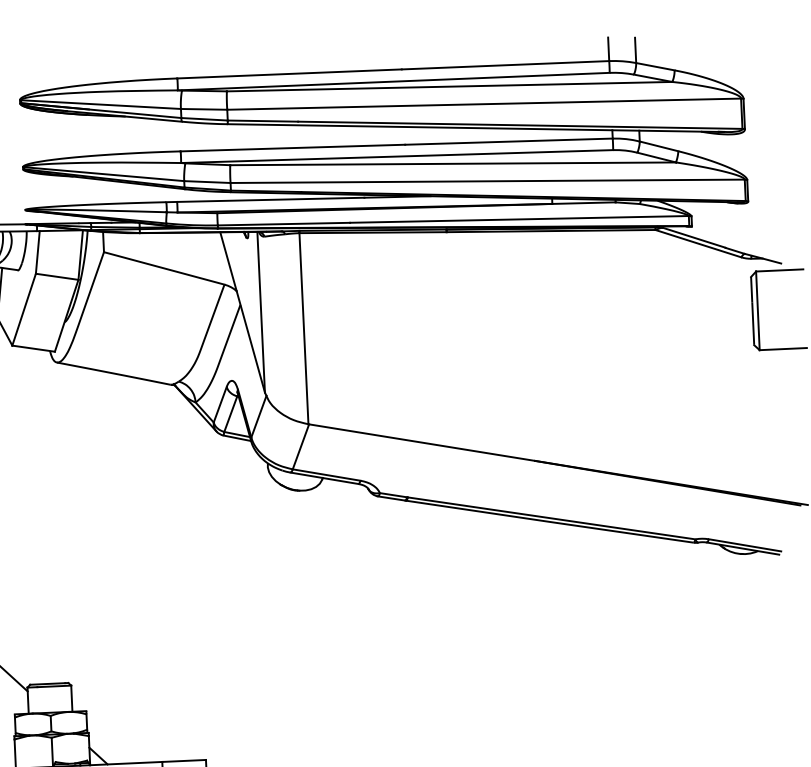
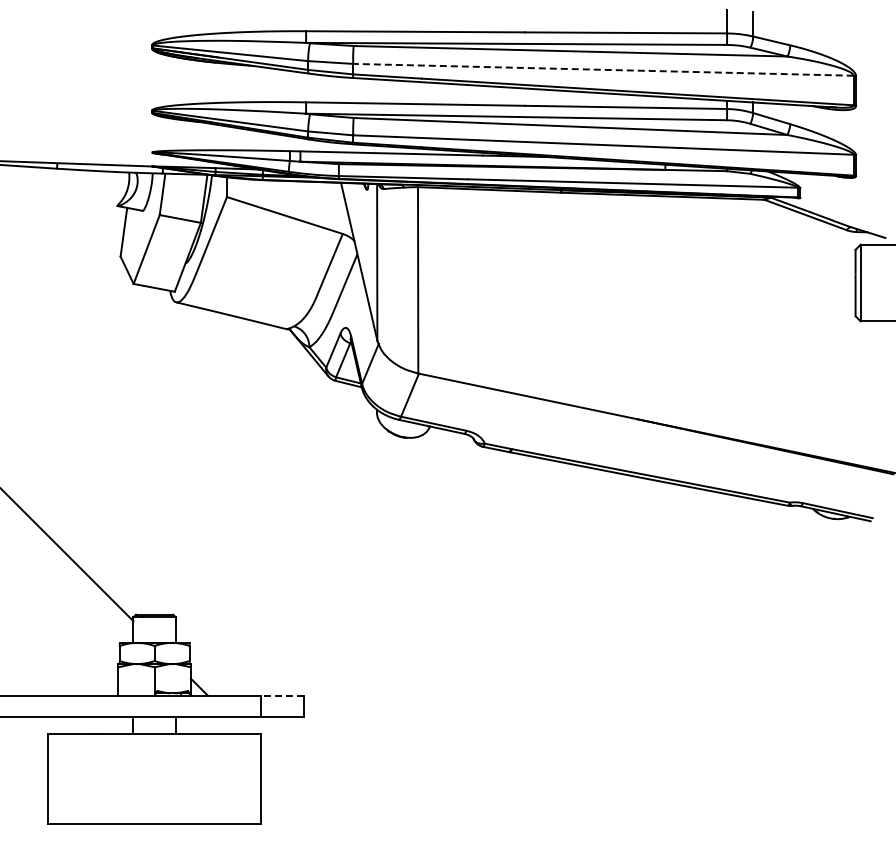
line: (483, 103) -> (602, 69), solid -> dashed
line: (183, 760) -> (281, 695), solid -> dashed

